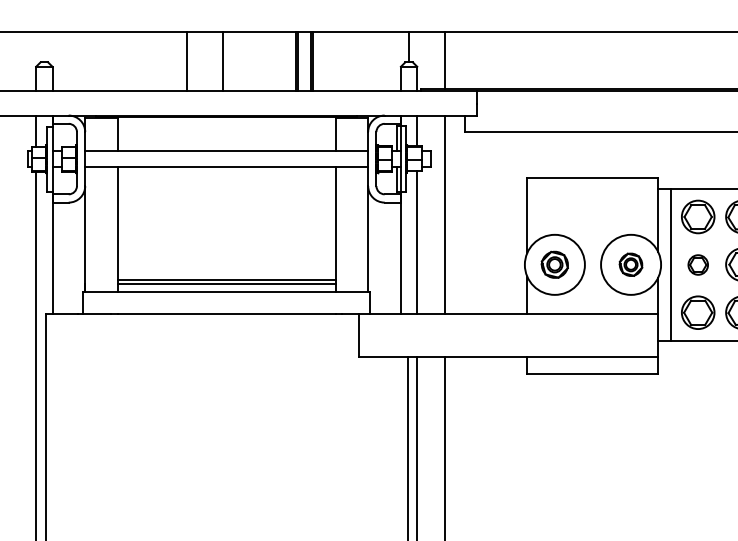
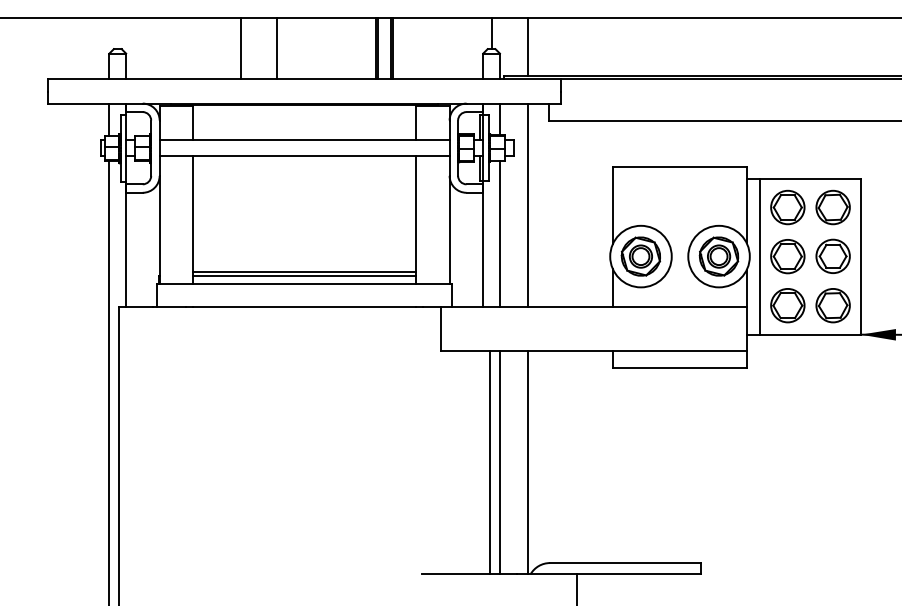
line: (186, 60) -> (240, 47), moved
line: (223, 60) -> (277, 47), moved
part: (554, 264) -> (640, 256), size x1.43
part: (630, 264) -> (718, 256), size x1.67
part: (697, 264) -> (787, 256), size x1.67

